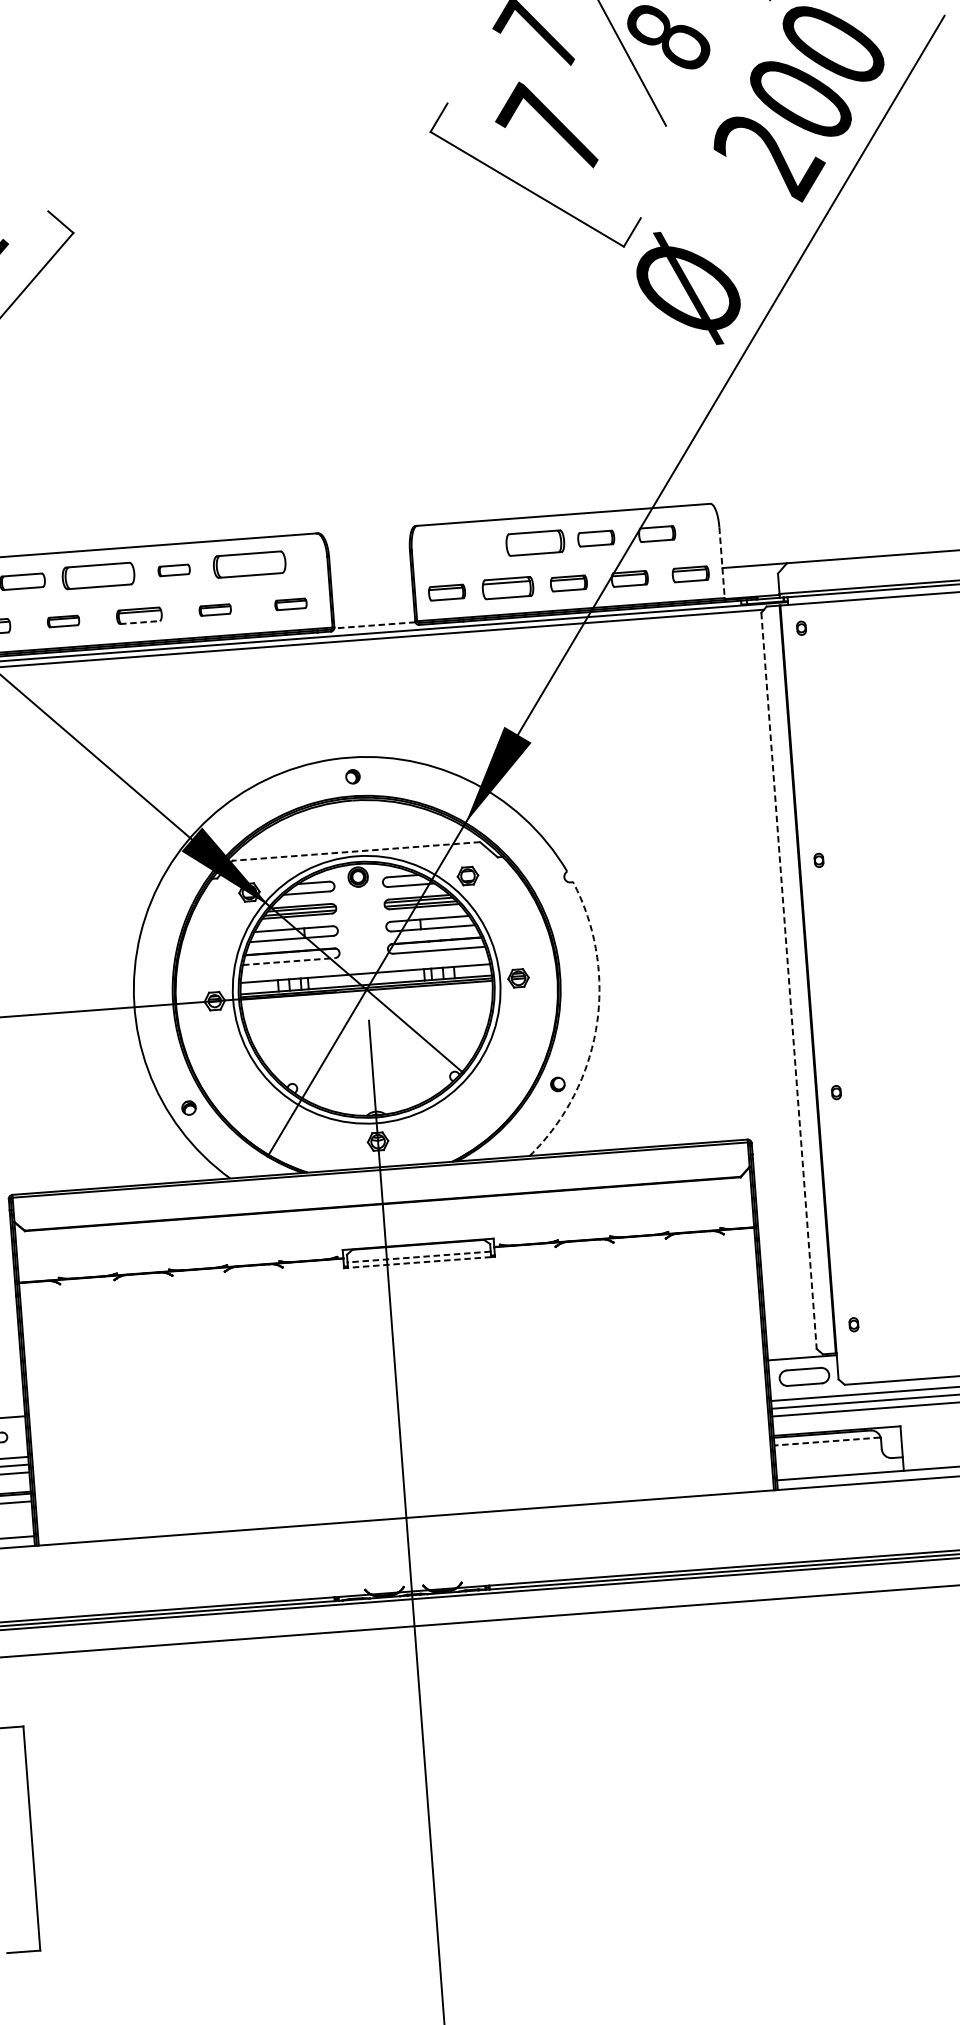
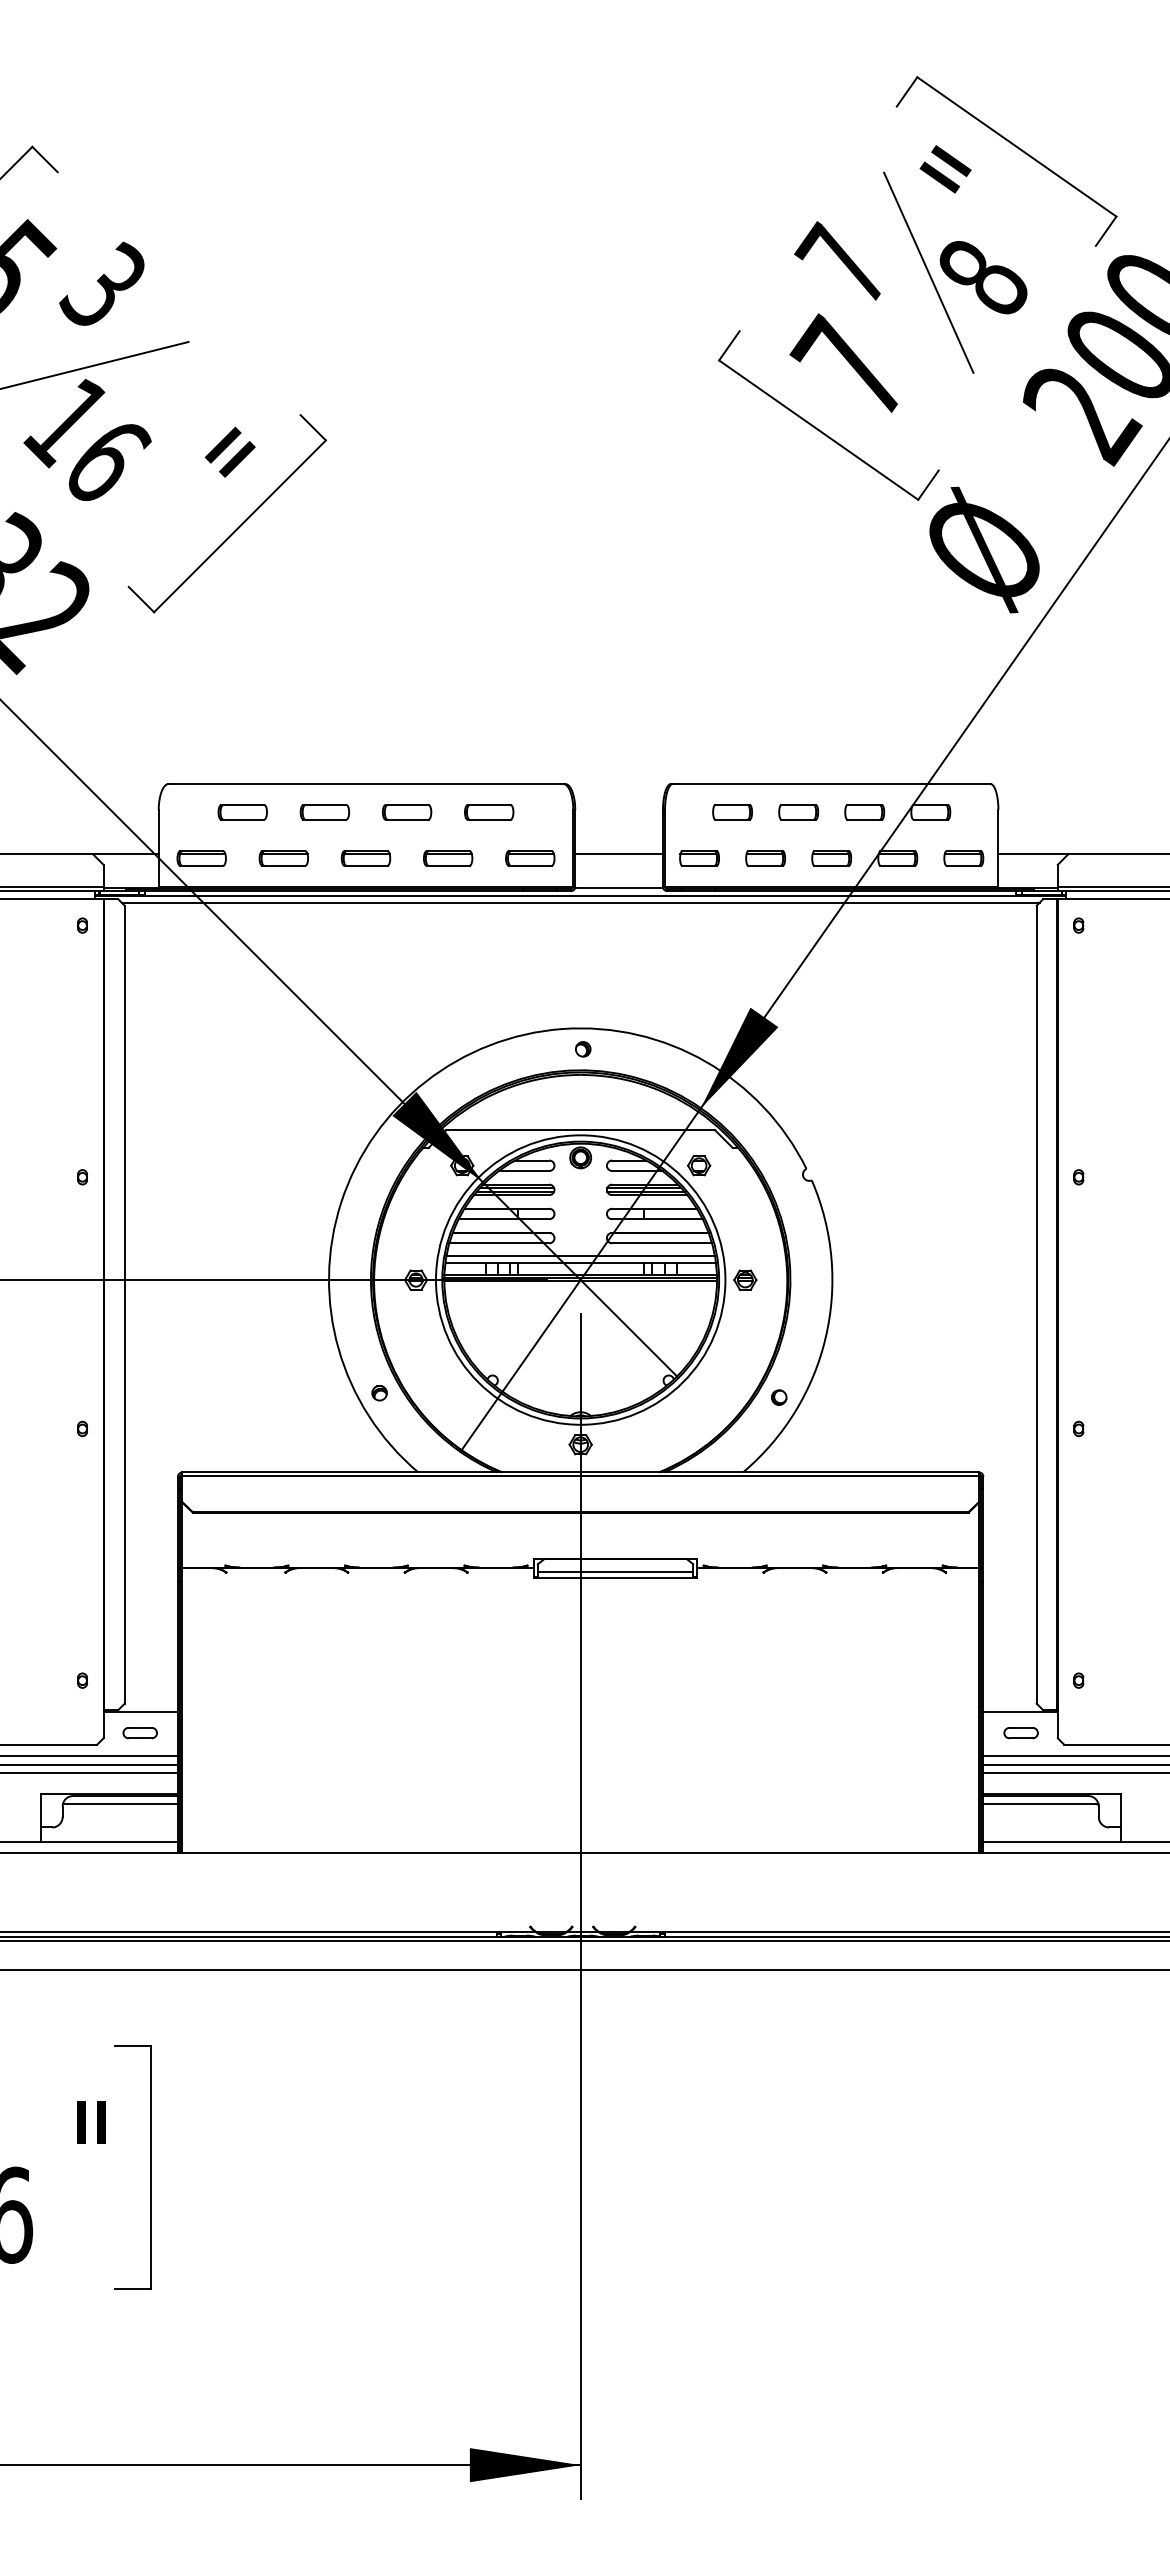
part: (535, 543) -> (798, 812), size x0.62
part: (474, 547) -> (732, 812), added
line: (722, 563) -> (998, 849), dashed -> solid
part: (250, 564) -> (489, 812), size x0.62
part: (174, 570) -> (407, 812), size x1.43
part: (97, 576) -> (324, 812), size x0.62
part: (507, 588) -> (765, 858), size x0.71
line: (372, 594) -> (618, 854), added
part: (291, 604) -> (530, 858), size x1.43
part: (215, 610) -> (448, 858), size x1.43
part: (63, 621) -> (283, 858), size x1.43
line: (140, 622) -> (366, 865), dashed -> solid
line: (375, 625) -> (619, 887), dashed -> solid
line: (356, 851) -> (580, 1130), dashed -> solid
line: (289, 961) -> (499, 1243), dashed -> solid
line: (364, 968) -> (580, 1256), added
line: (788, 981) -> (1036, 1305), dashed -> solid
arc: (596, 1025) -> (825, 1337), dashed -> solid
line: (419, 1257) -> (615, 1572), dashed -> solid
line: (419, 1262) -> (615, 1578), dashed -> solid
part: (803, 1377) -> (1020, 1733), size x0.62
line: (827, 1441) -> (1040, 1804), dashed -> solid

